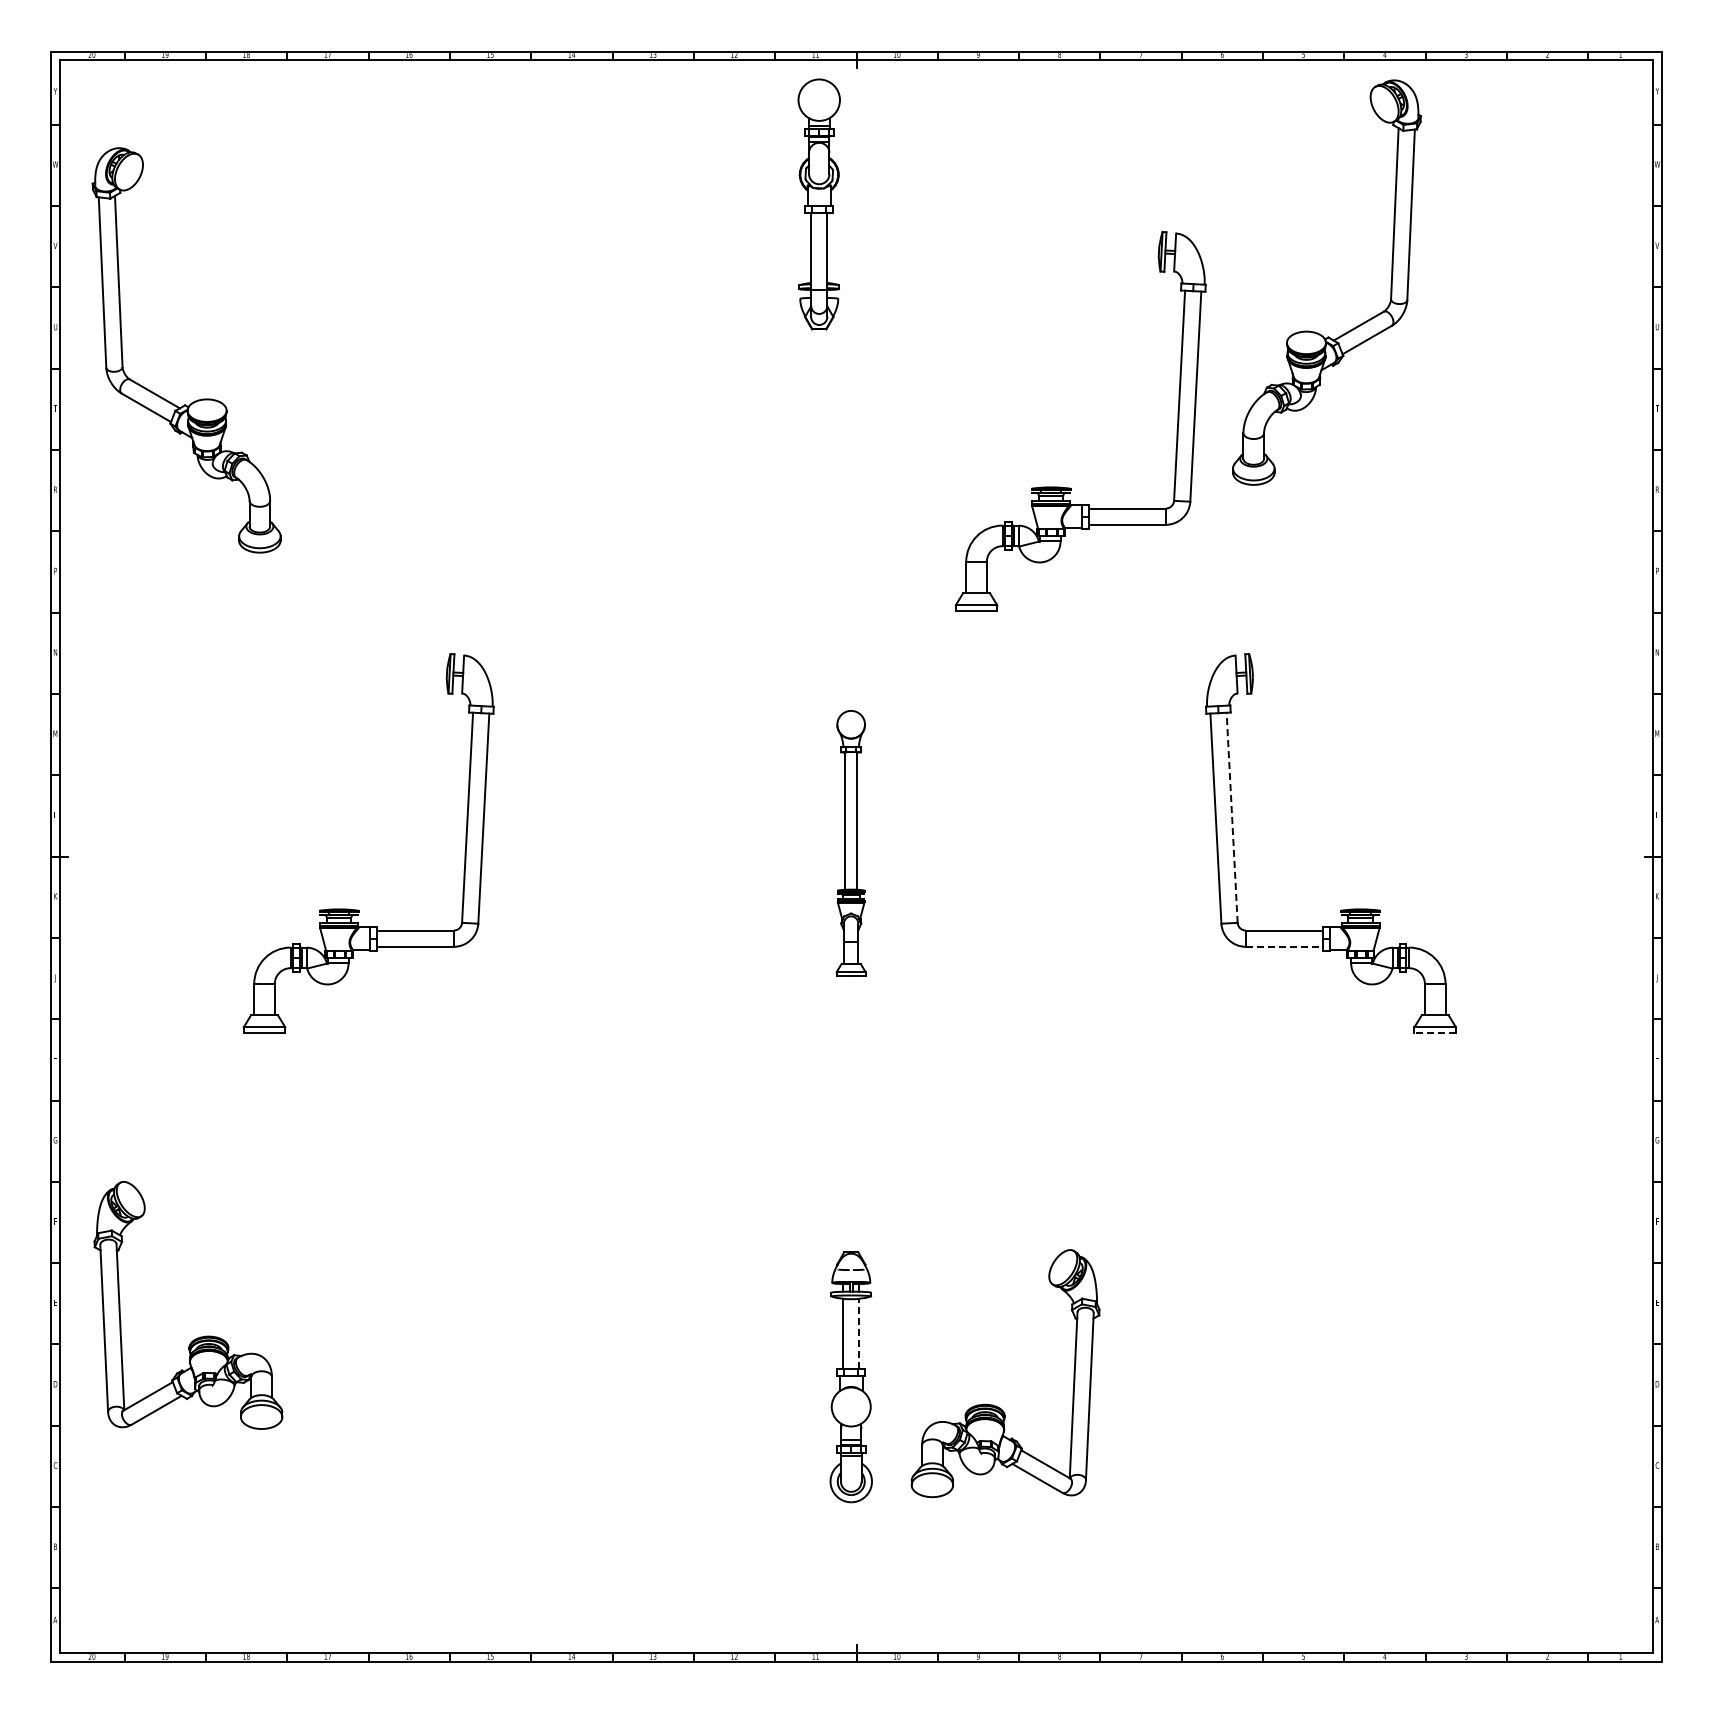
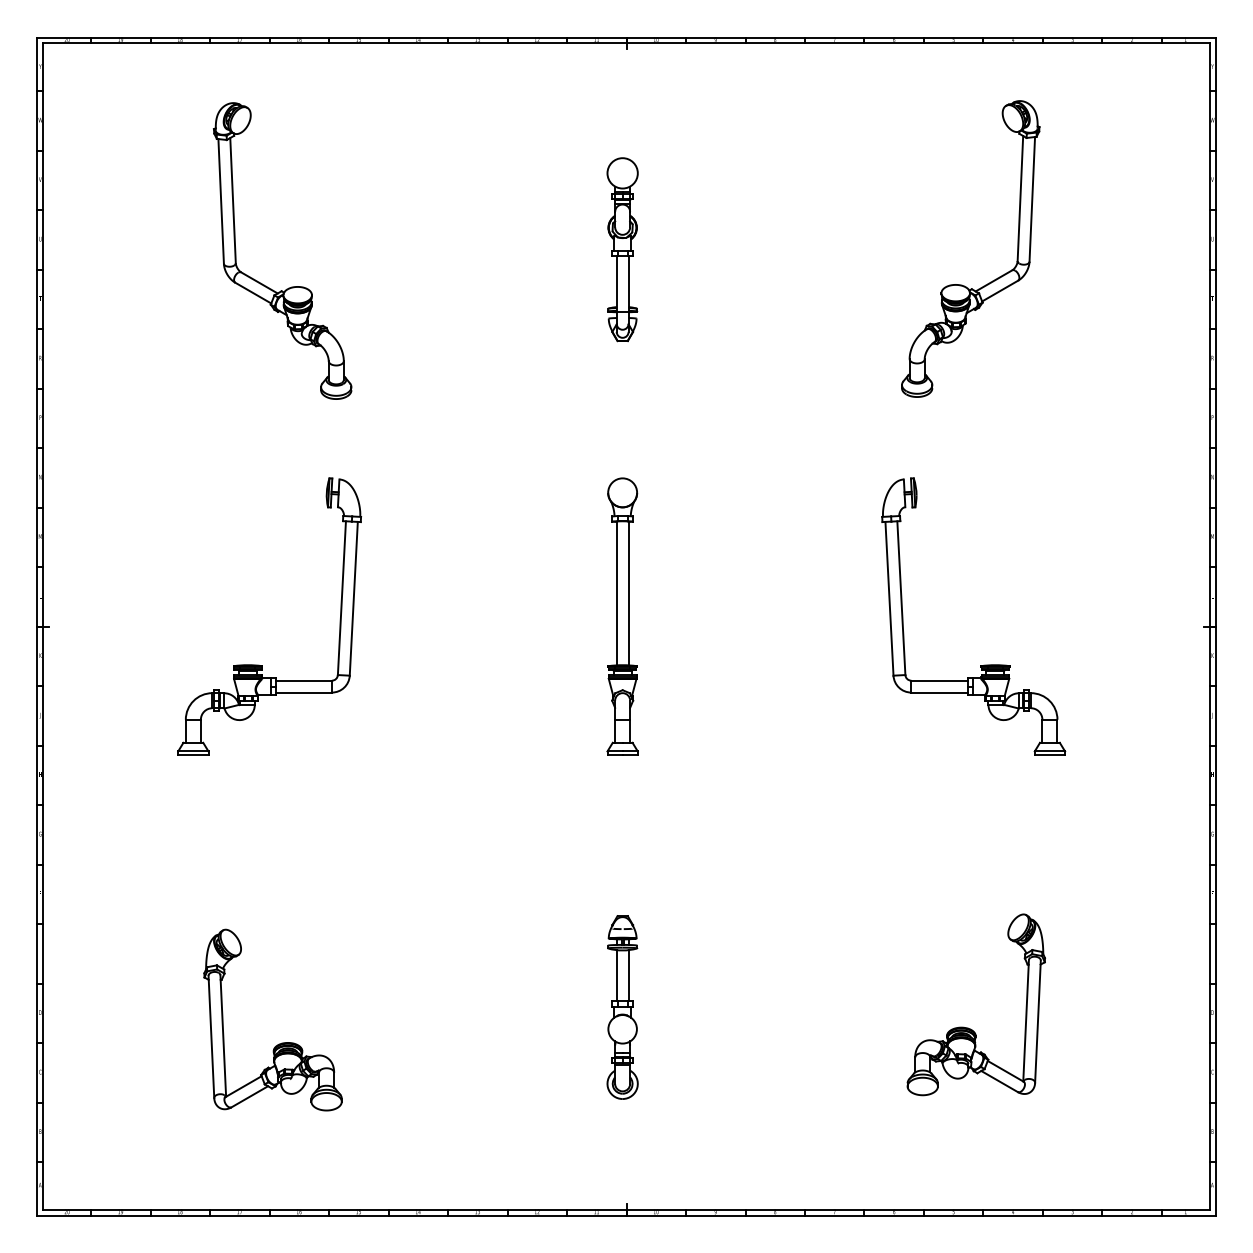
part: (818, 204) -> (622, 249), moved
part: (1314, 331) -> (961, 284), moved
part: (197, 399) -> (290, 286), moved
part: (1070, 487) -> (783, 356), removed
line: (1232, 817) -> (901, 597), dashed -> solid
part: (850, 843) -> (622, 616), size x1.43
line: (1284, 946) -> (939, 692), dashed -> solid
line: (1435, 1032) -> (1050, 755), dashed -> solid
line: (859, 1333) -> (628, 975), dashed -> solid
part: (200, 1336) -> (281, 1042), moved
part: (993, 1404) -> (967, 1027), moved

